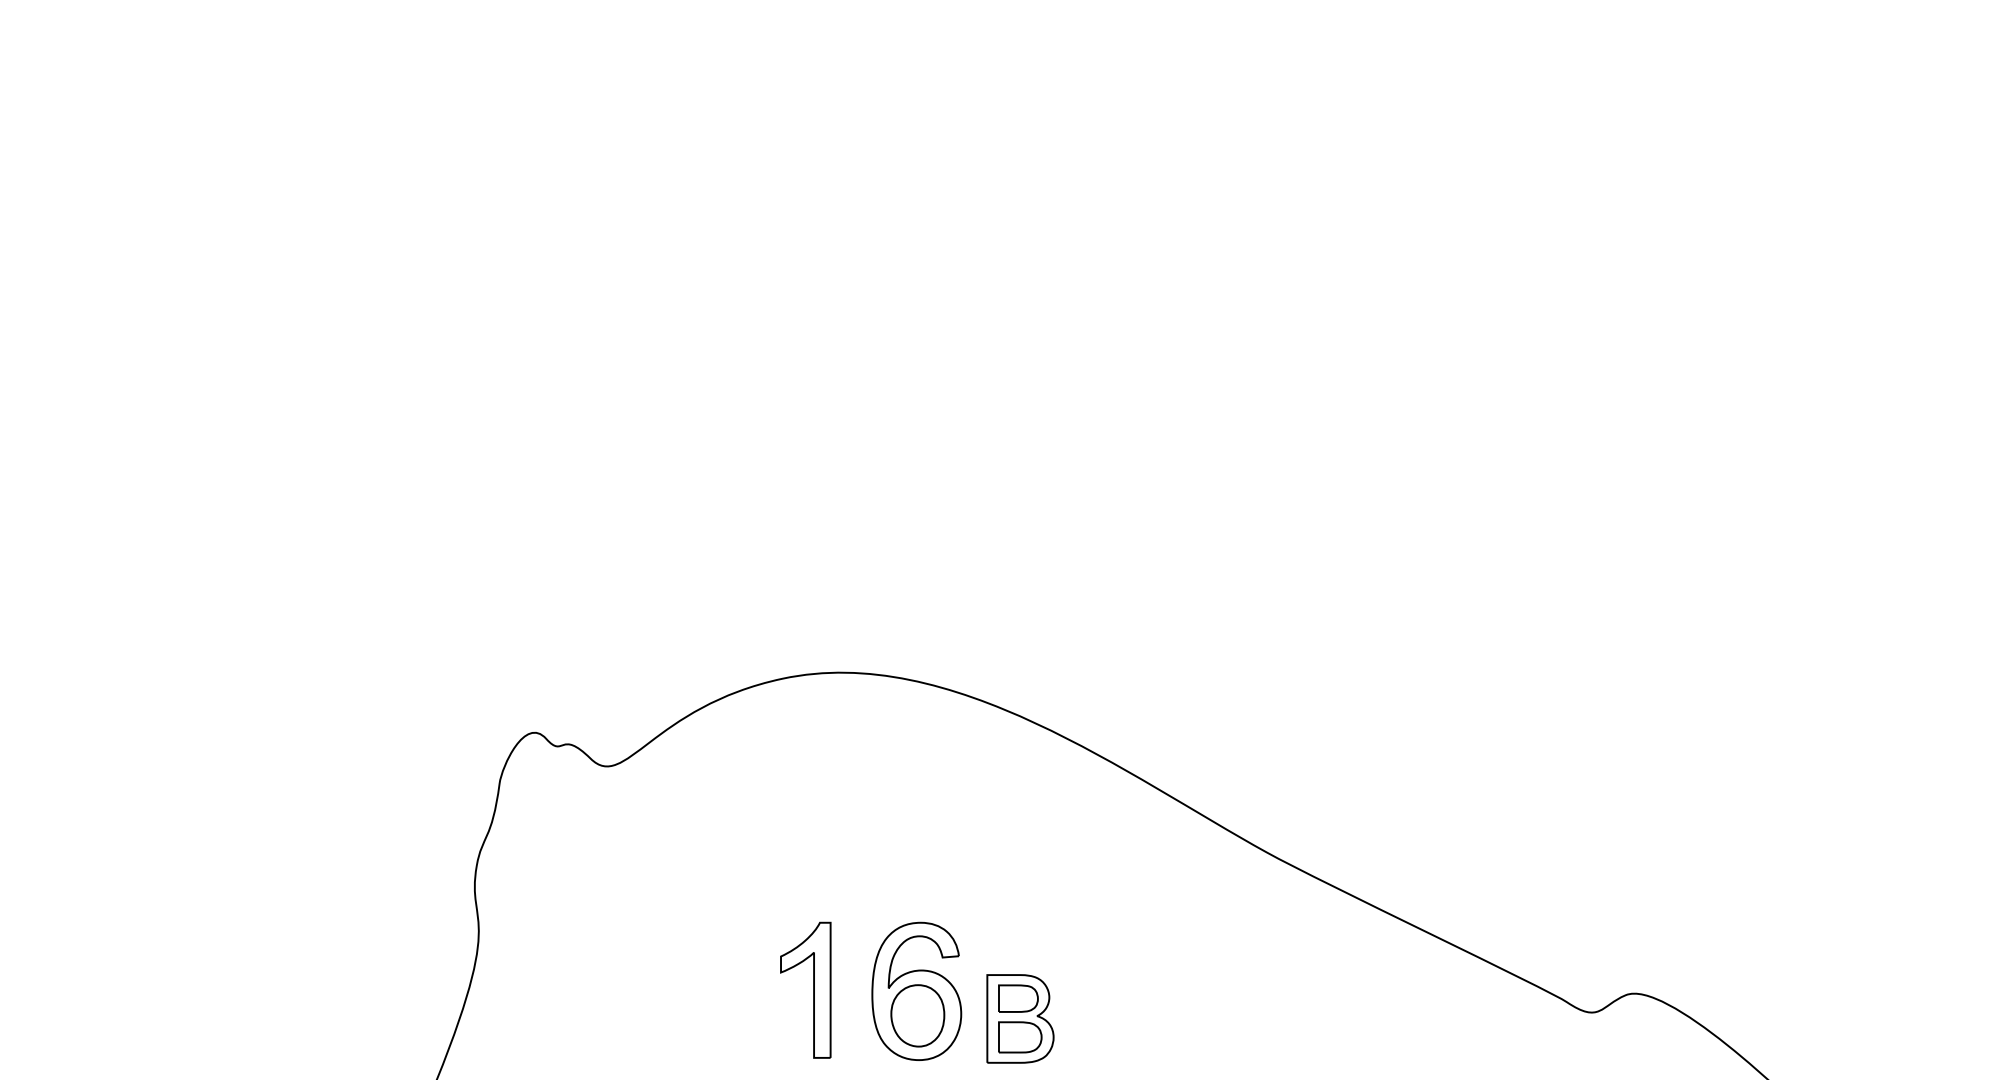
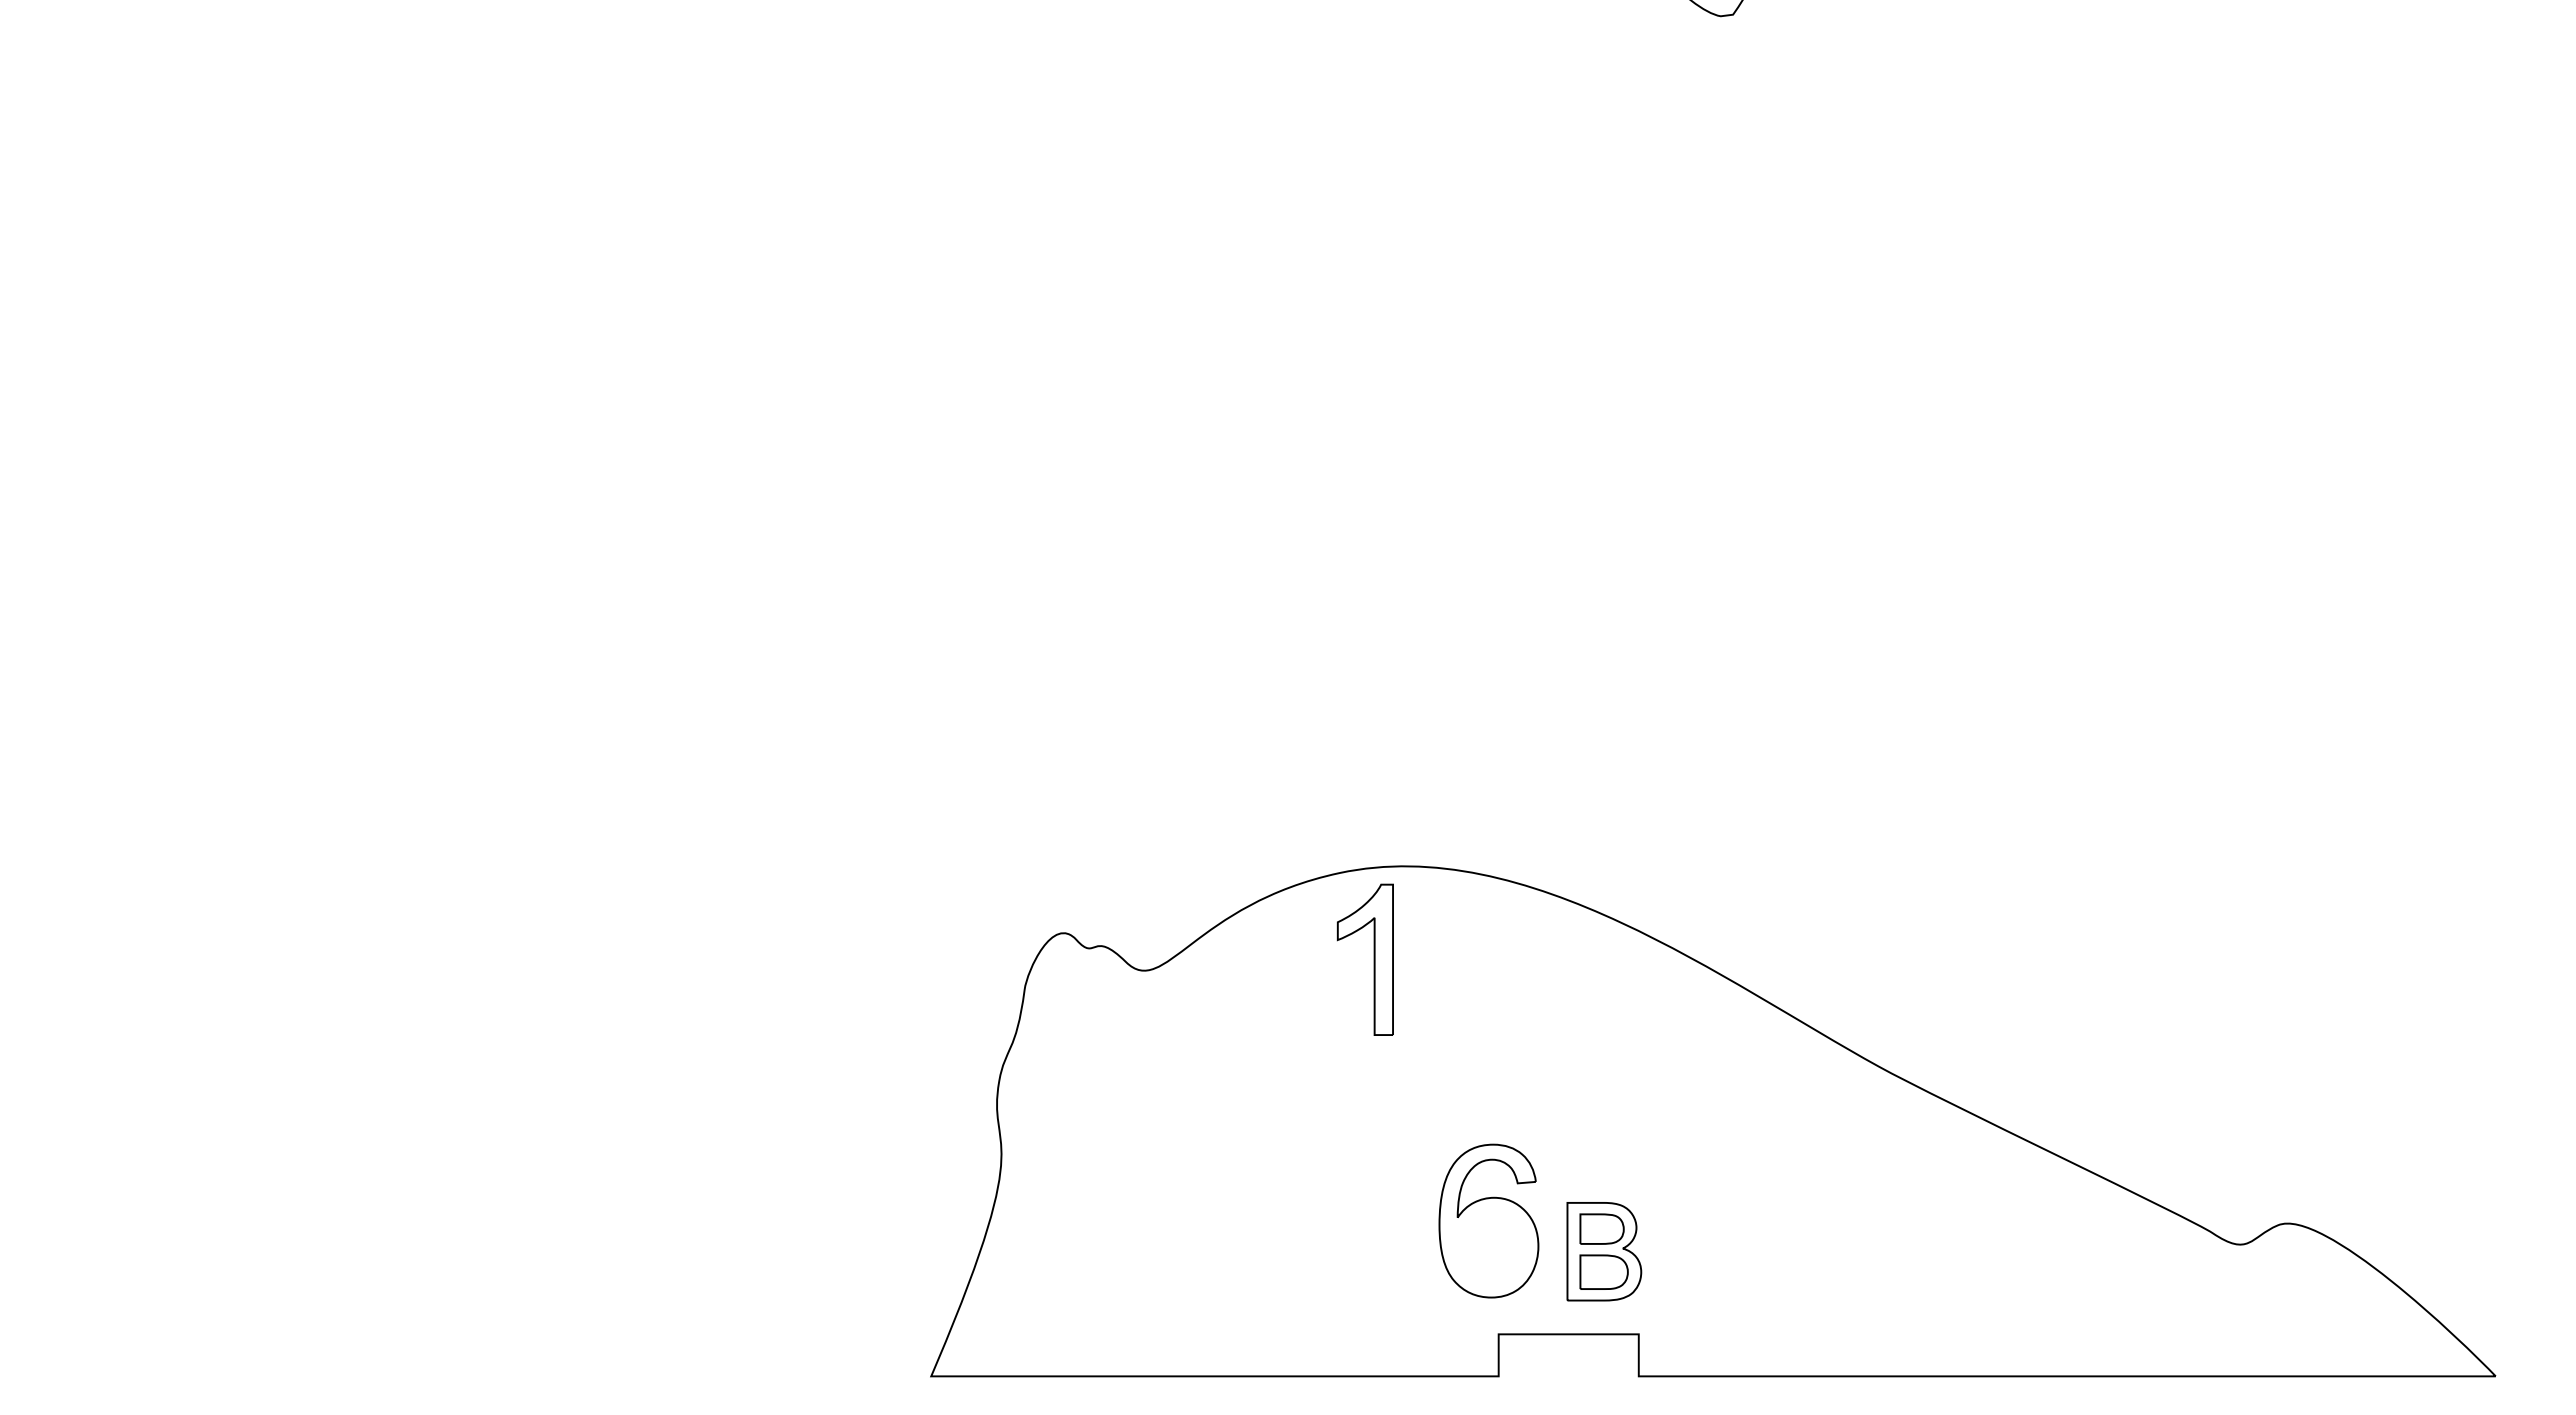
part: (813, 990) -> (1373, 959), moved
part: (917, 1016) -> (1489, 1248), removed

